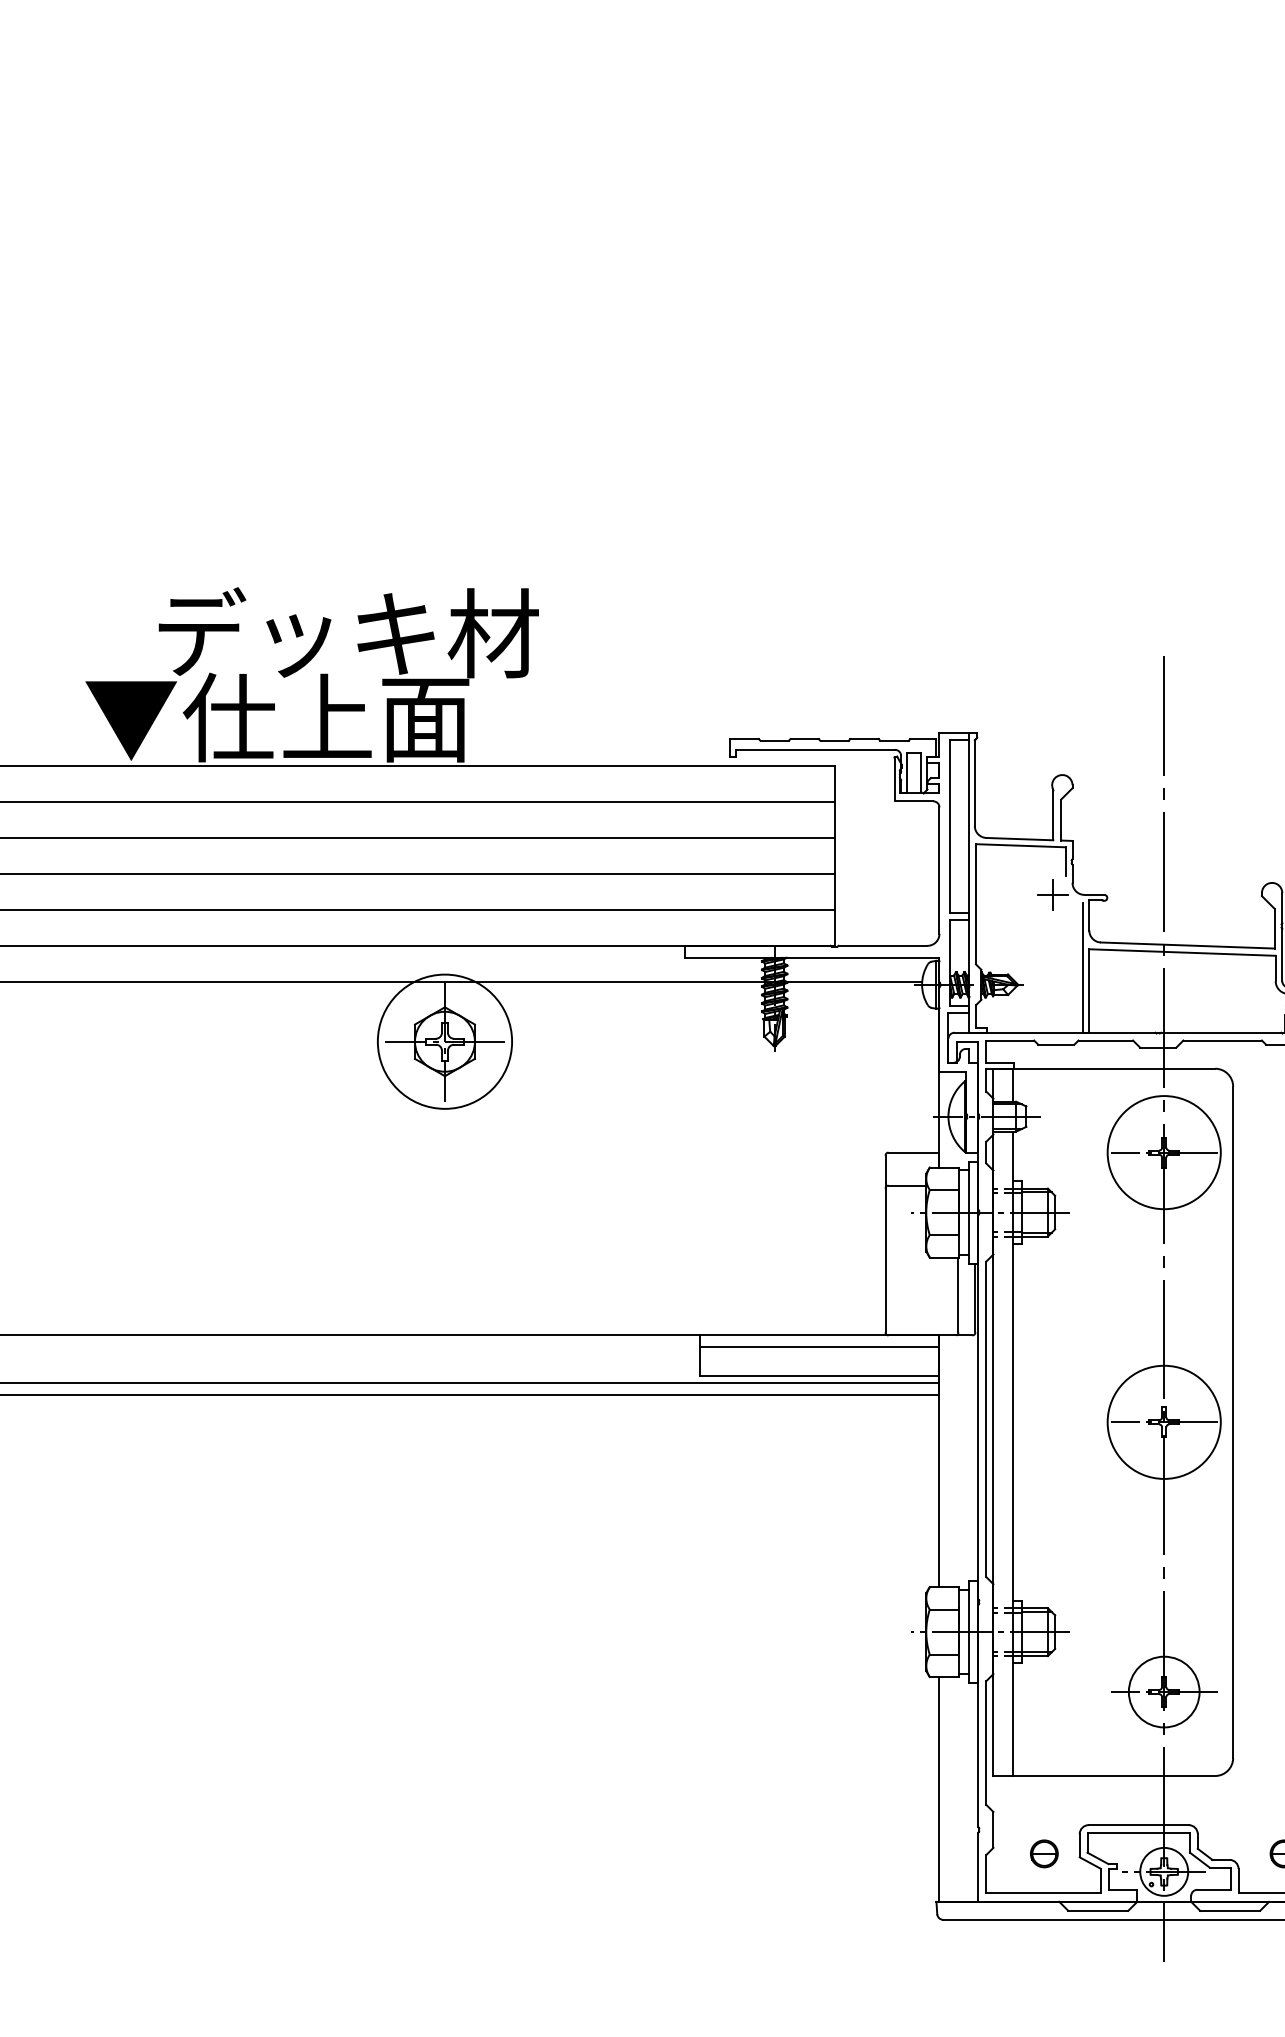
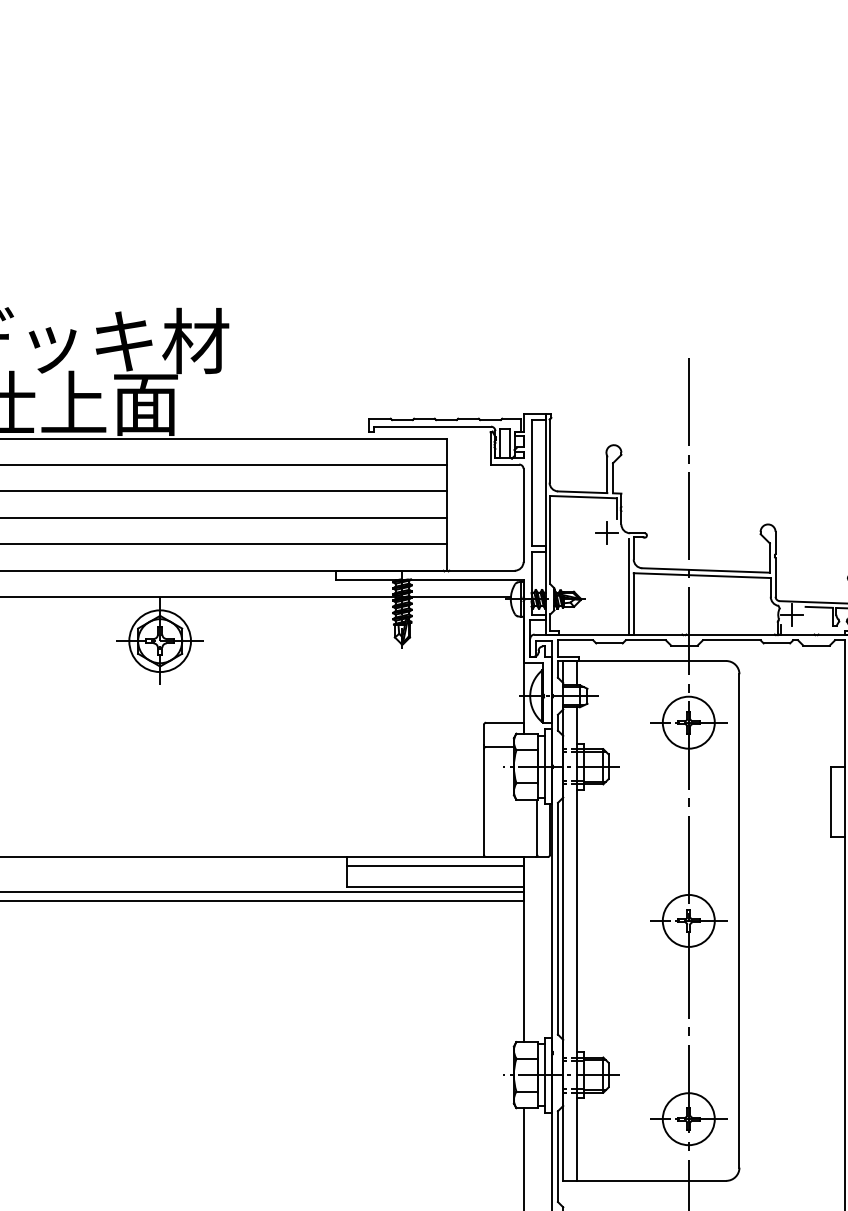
circle: (444, 1041) -> (159, 641), size x0.62
circle: (1163, 1152) -> (688, 722), size x0.62
circle: (1163, 1422) -> (688, 921), size x0.62

